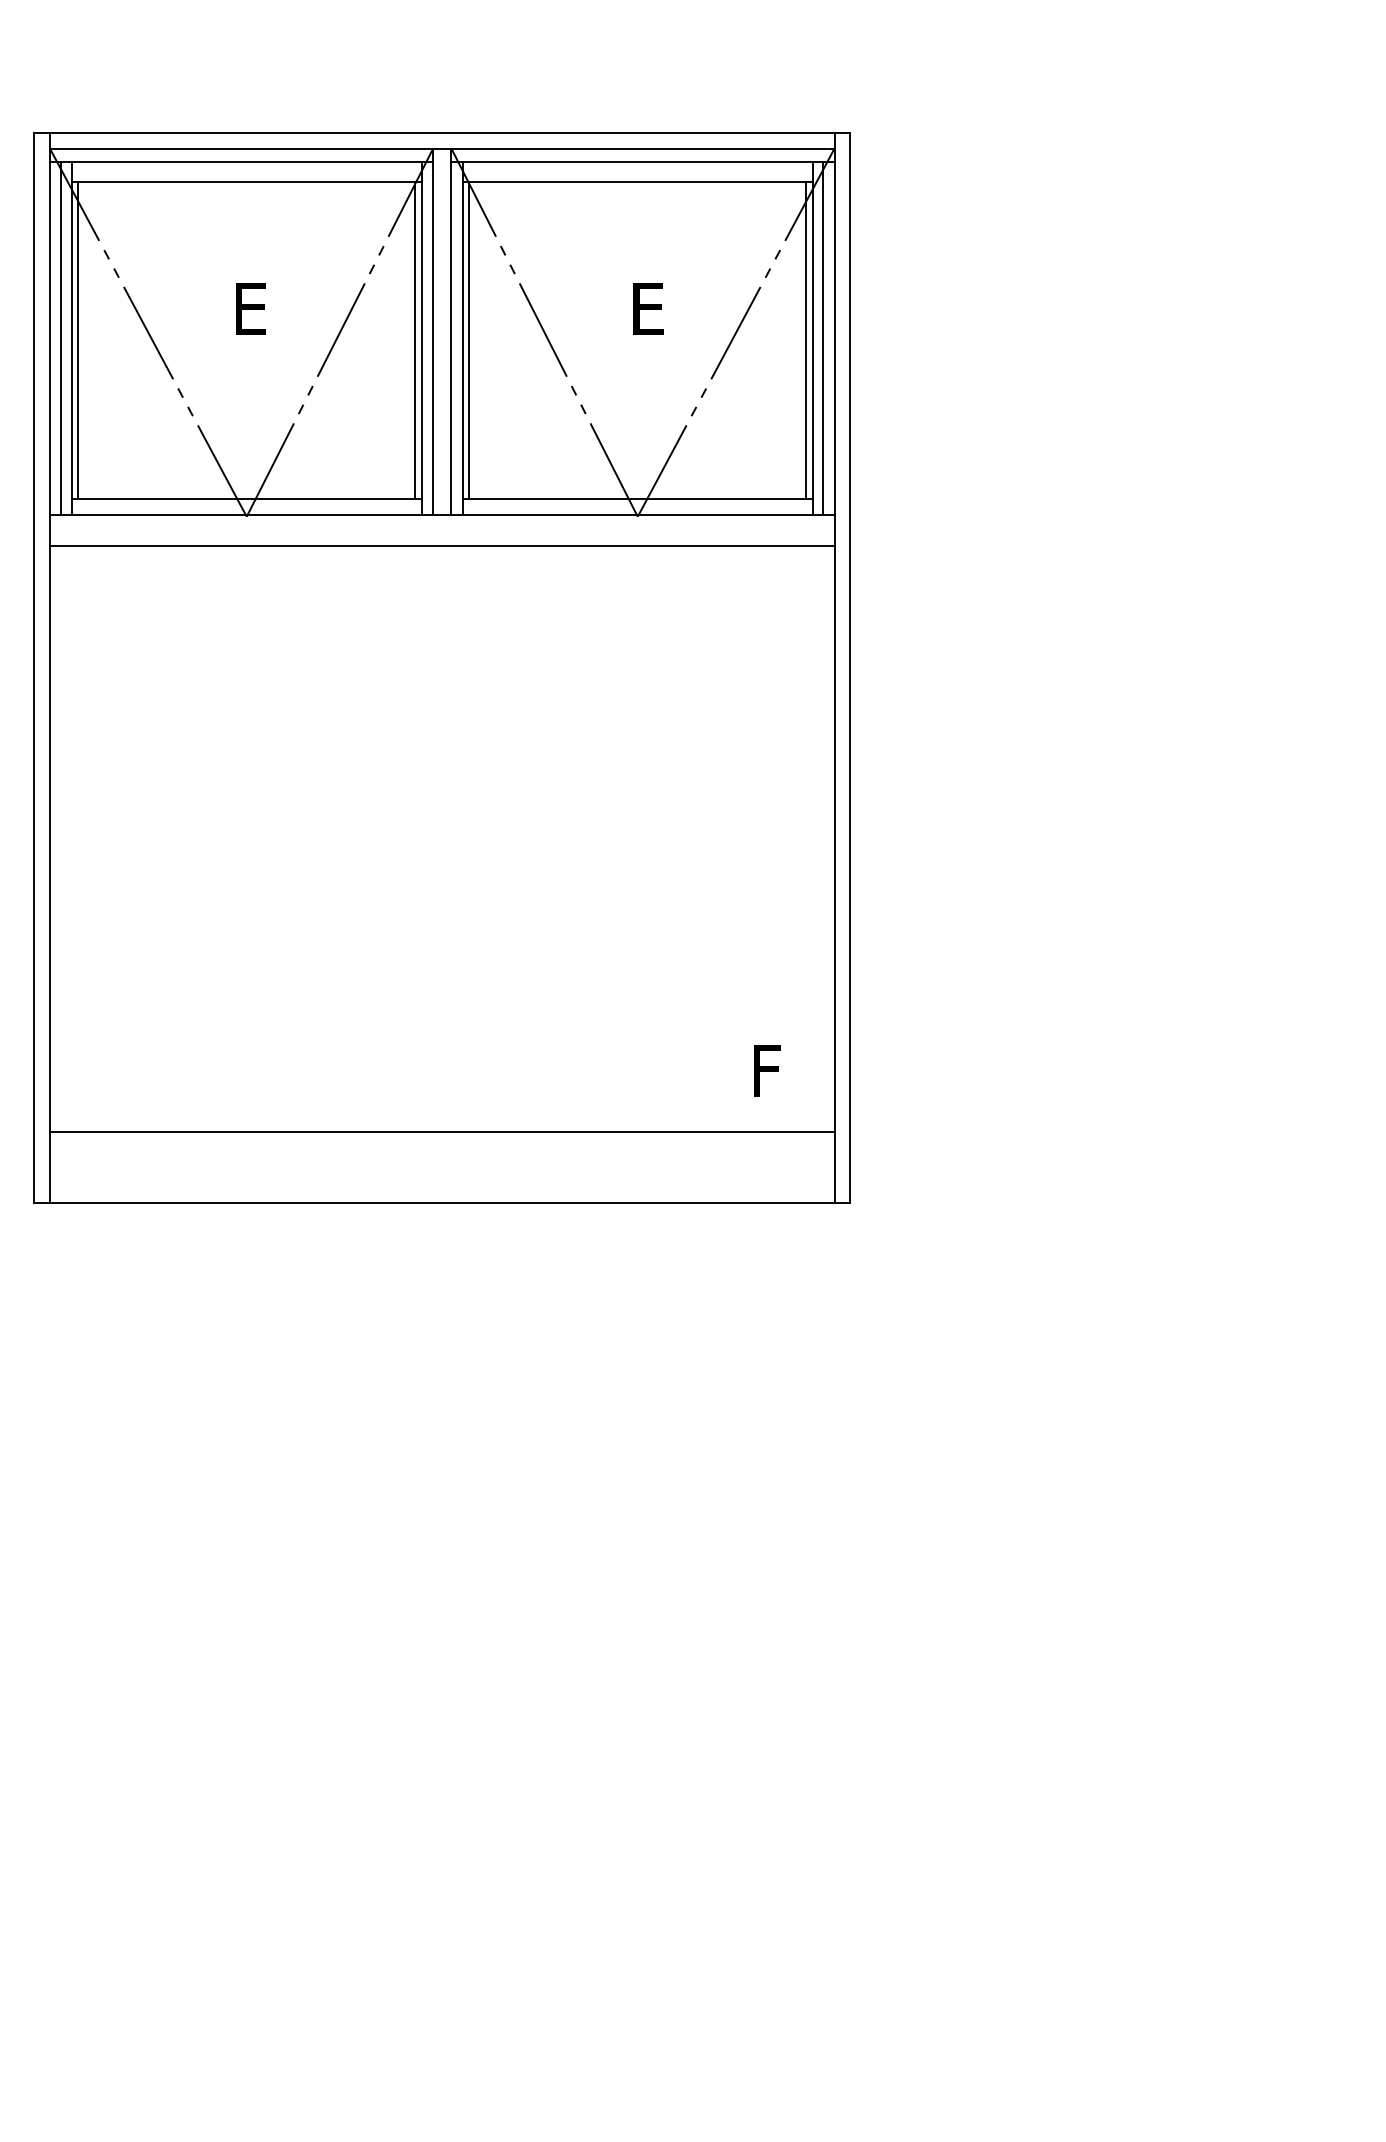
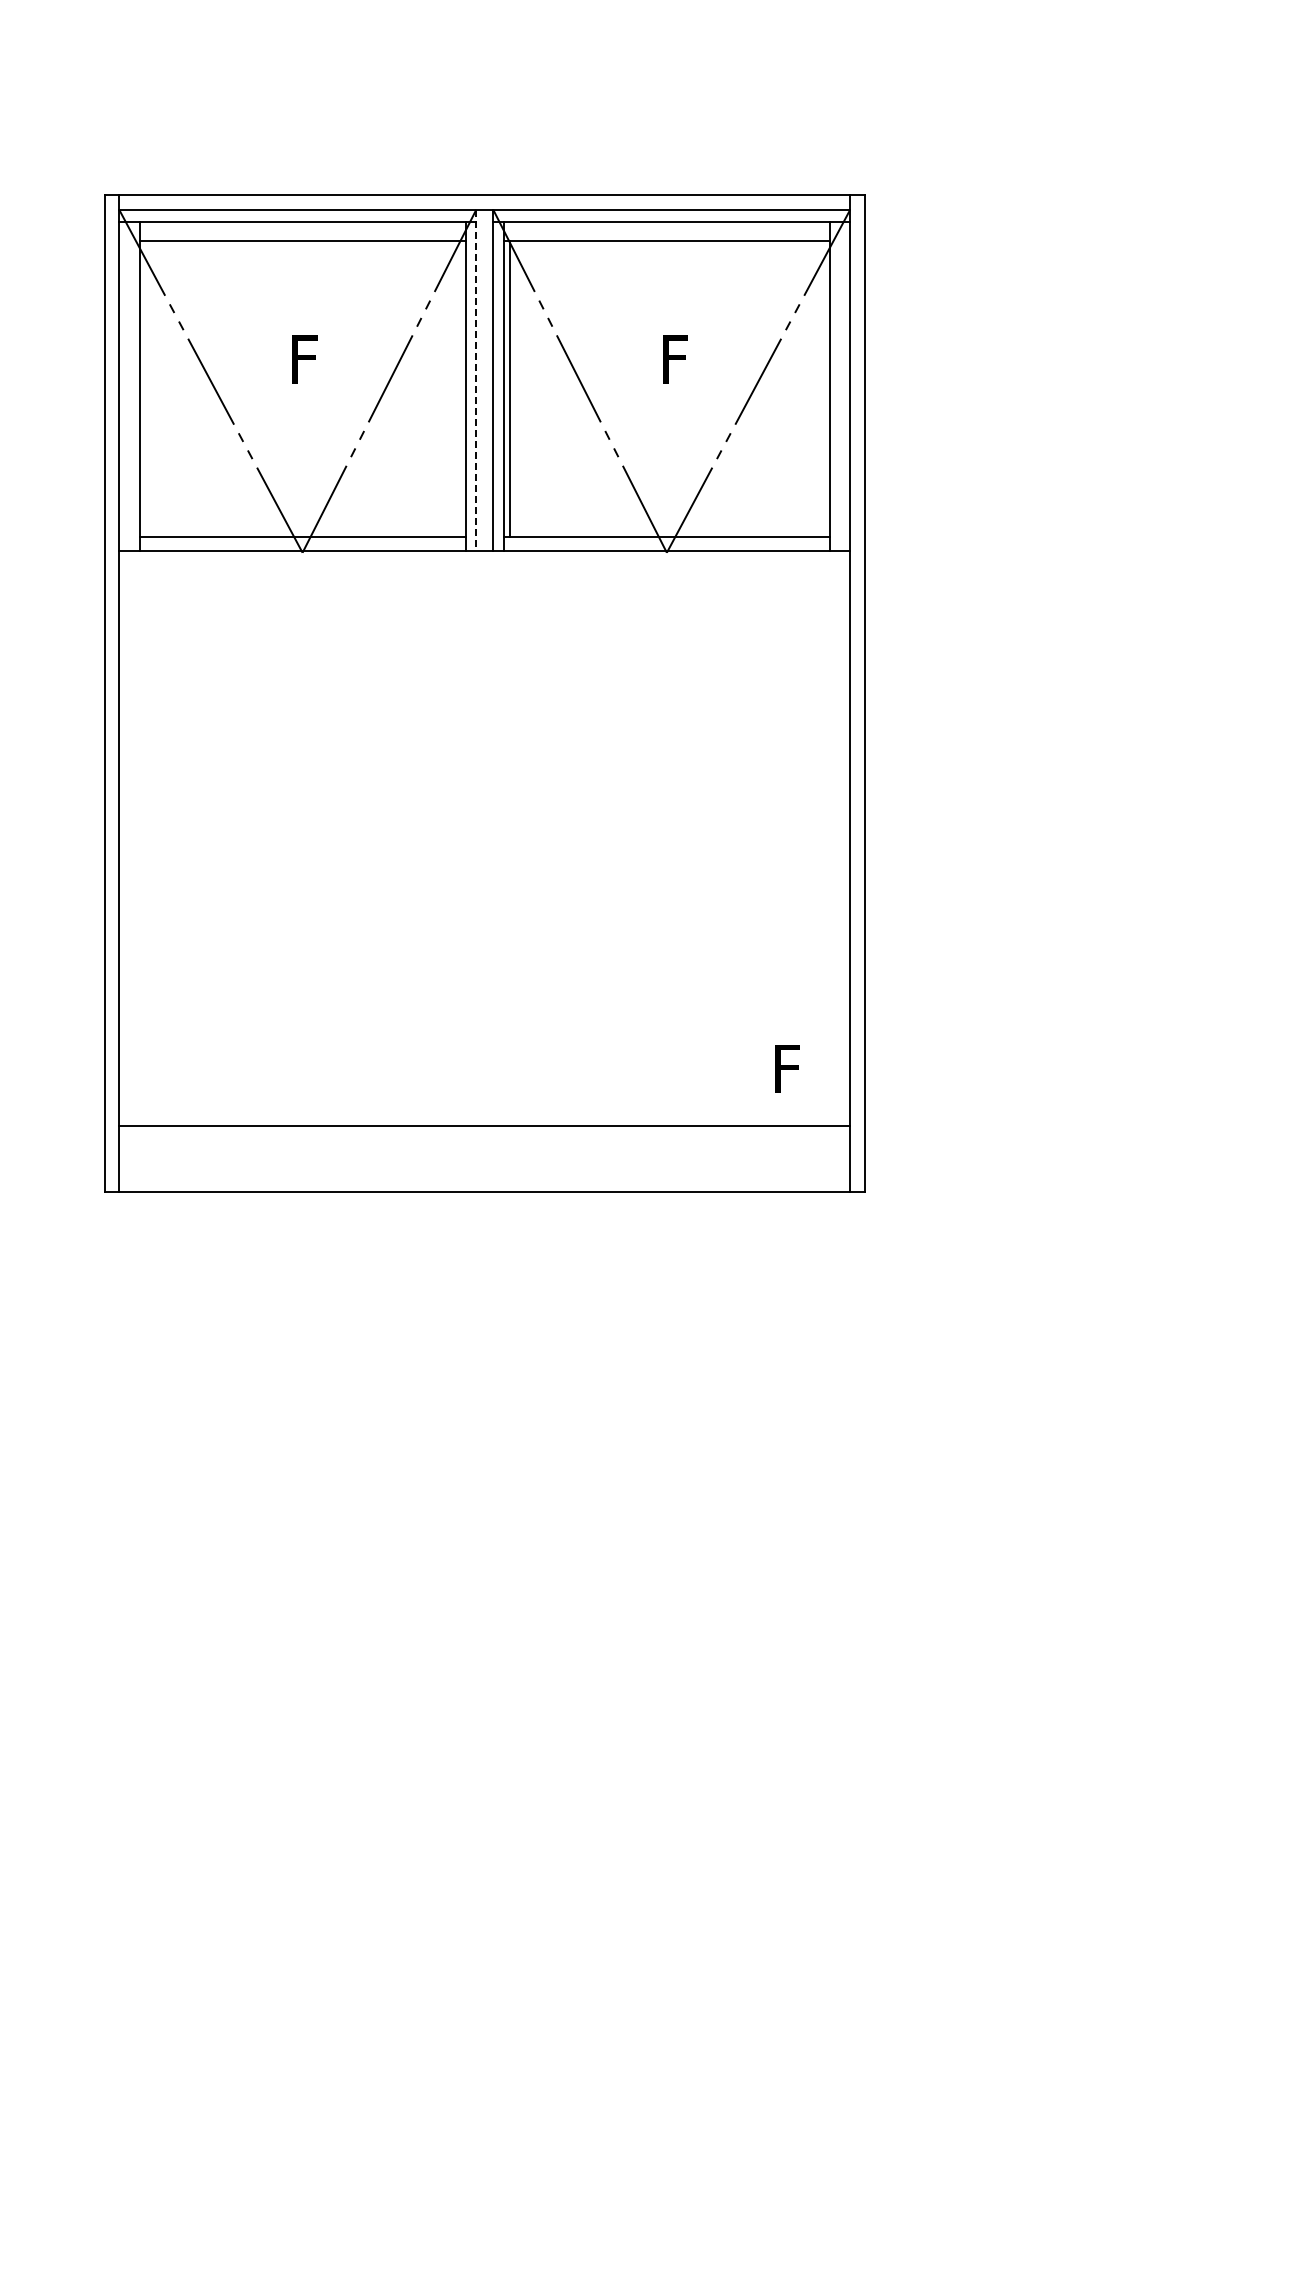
text: (254, 309) -> (309, 359), E -> F
text: (651, 309) -> (679, 359), E -> F
line: (433, 331) -> (476, 380), solid -> dashed
line: (60, 338) -> (129, 386), removed
line: (823, 338) -> (839, 386), removed
line: (78, 340) -> (145, 388), removed
line: (415, 340) -> (459, 388), removed
line: (805, 340) -> (823, 388), removed
line: (441, 546) -> (484, 580), removed

